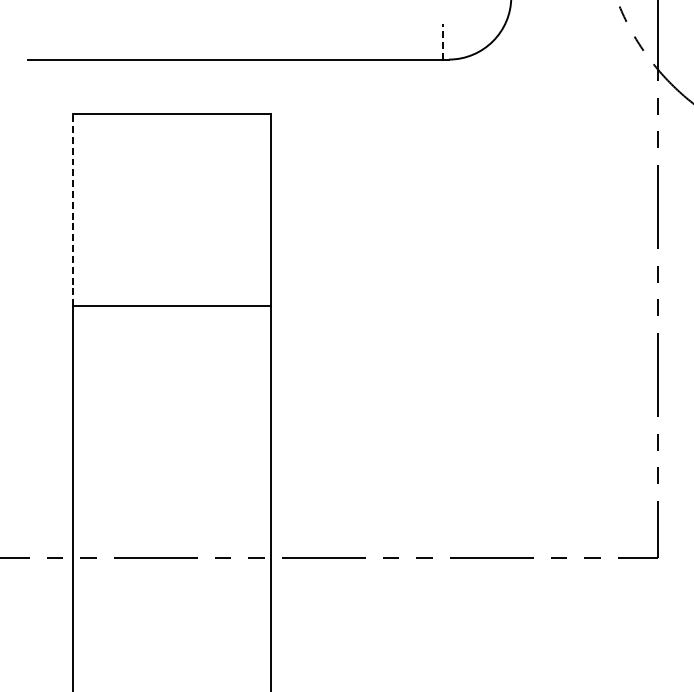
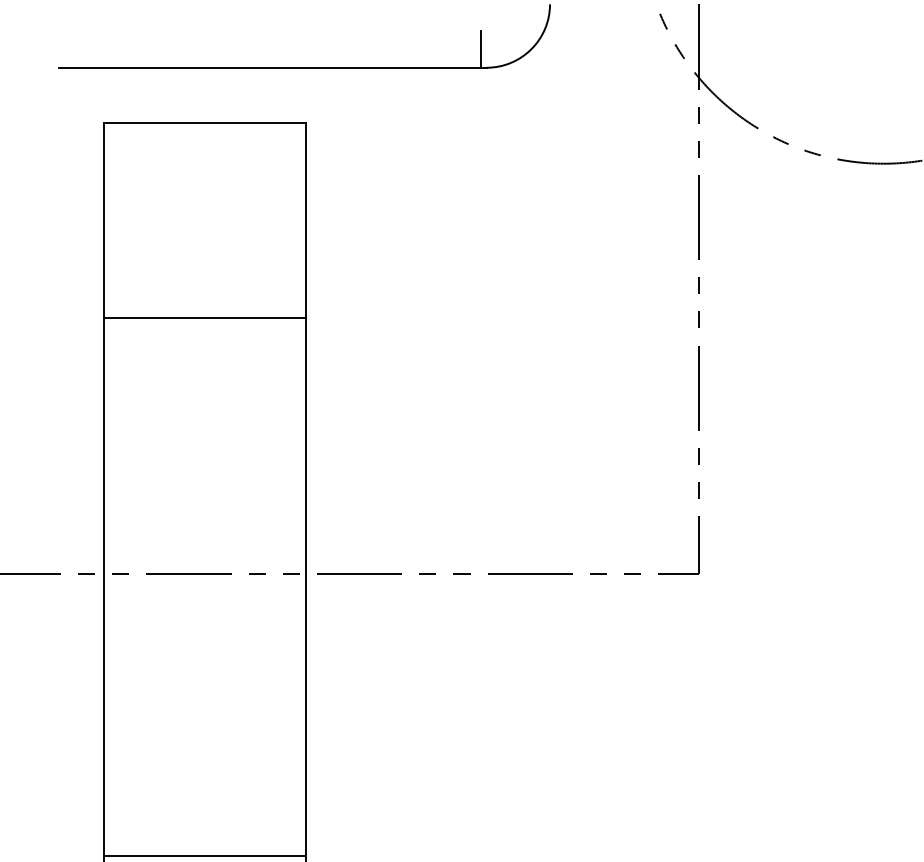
line: (442, 41) -> (480, 49), dashed -> solid
line: (72, 209) -> (104, 220), dashed -> solid

